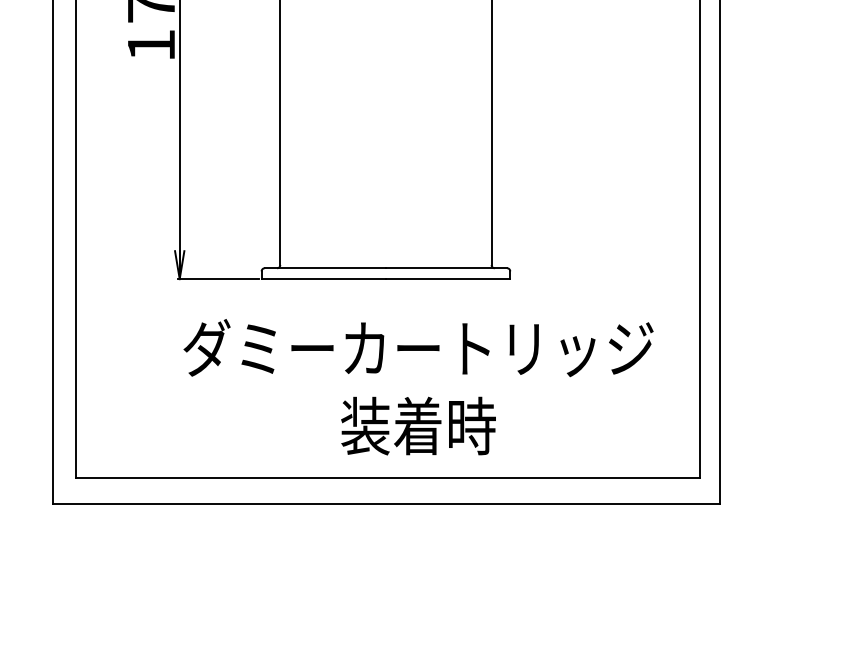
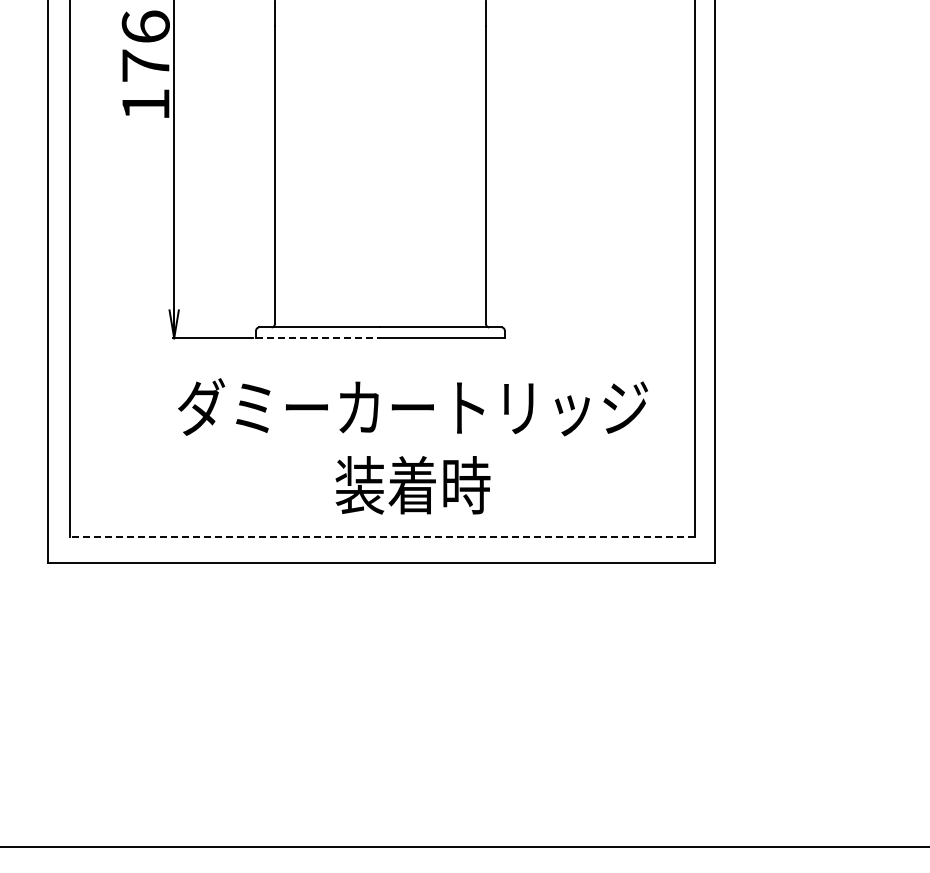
line: (324, 279) -> (318, 338), solid -> dashed
line: (388, 478) -> (382, 537), solid -> dashed

